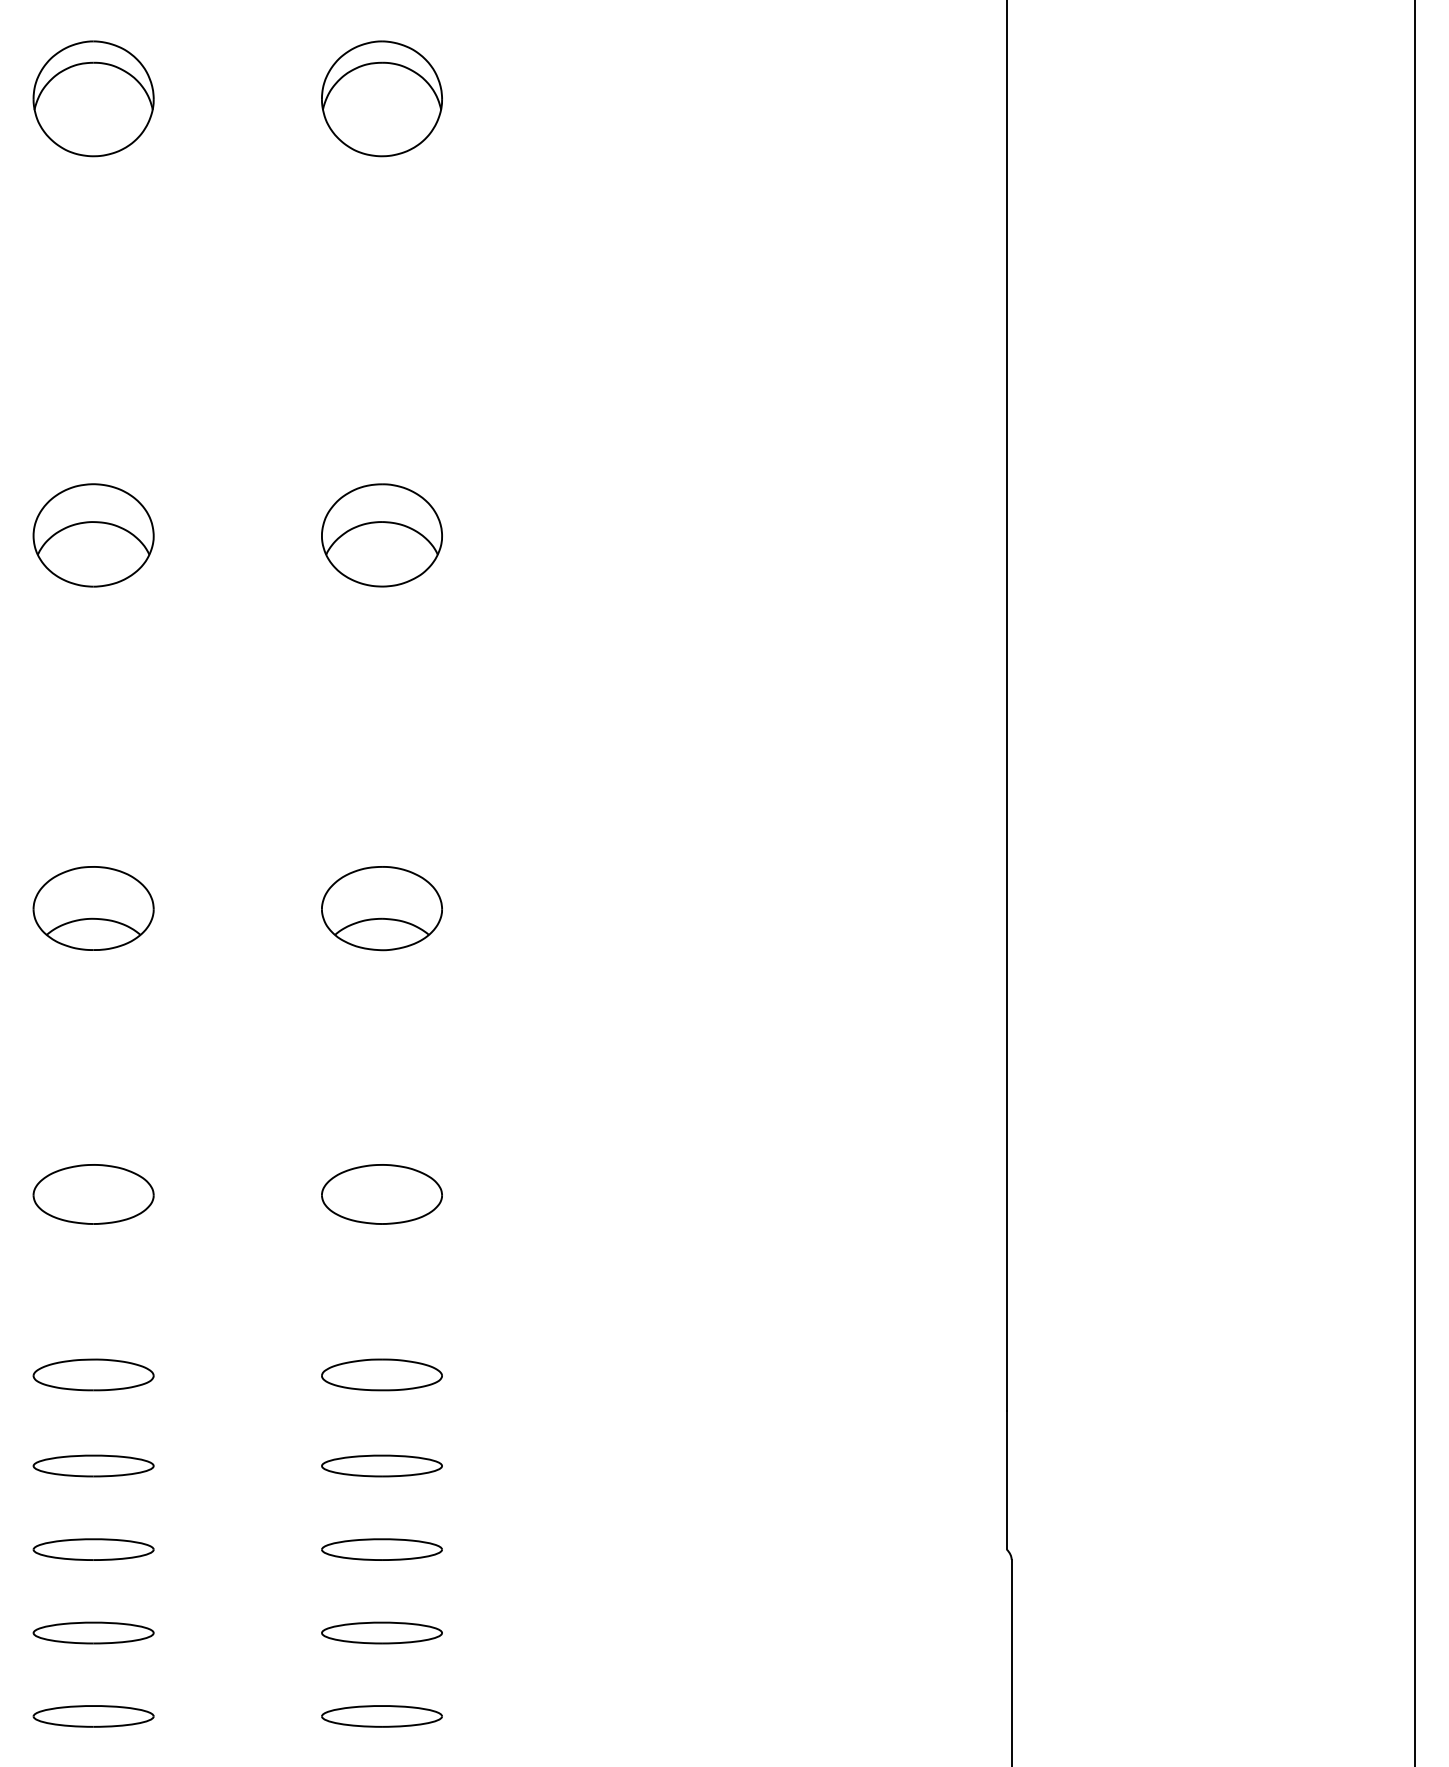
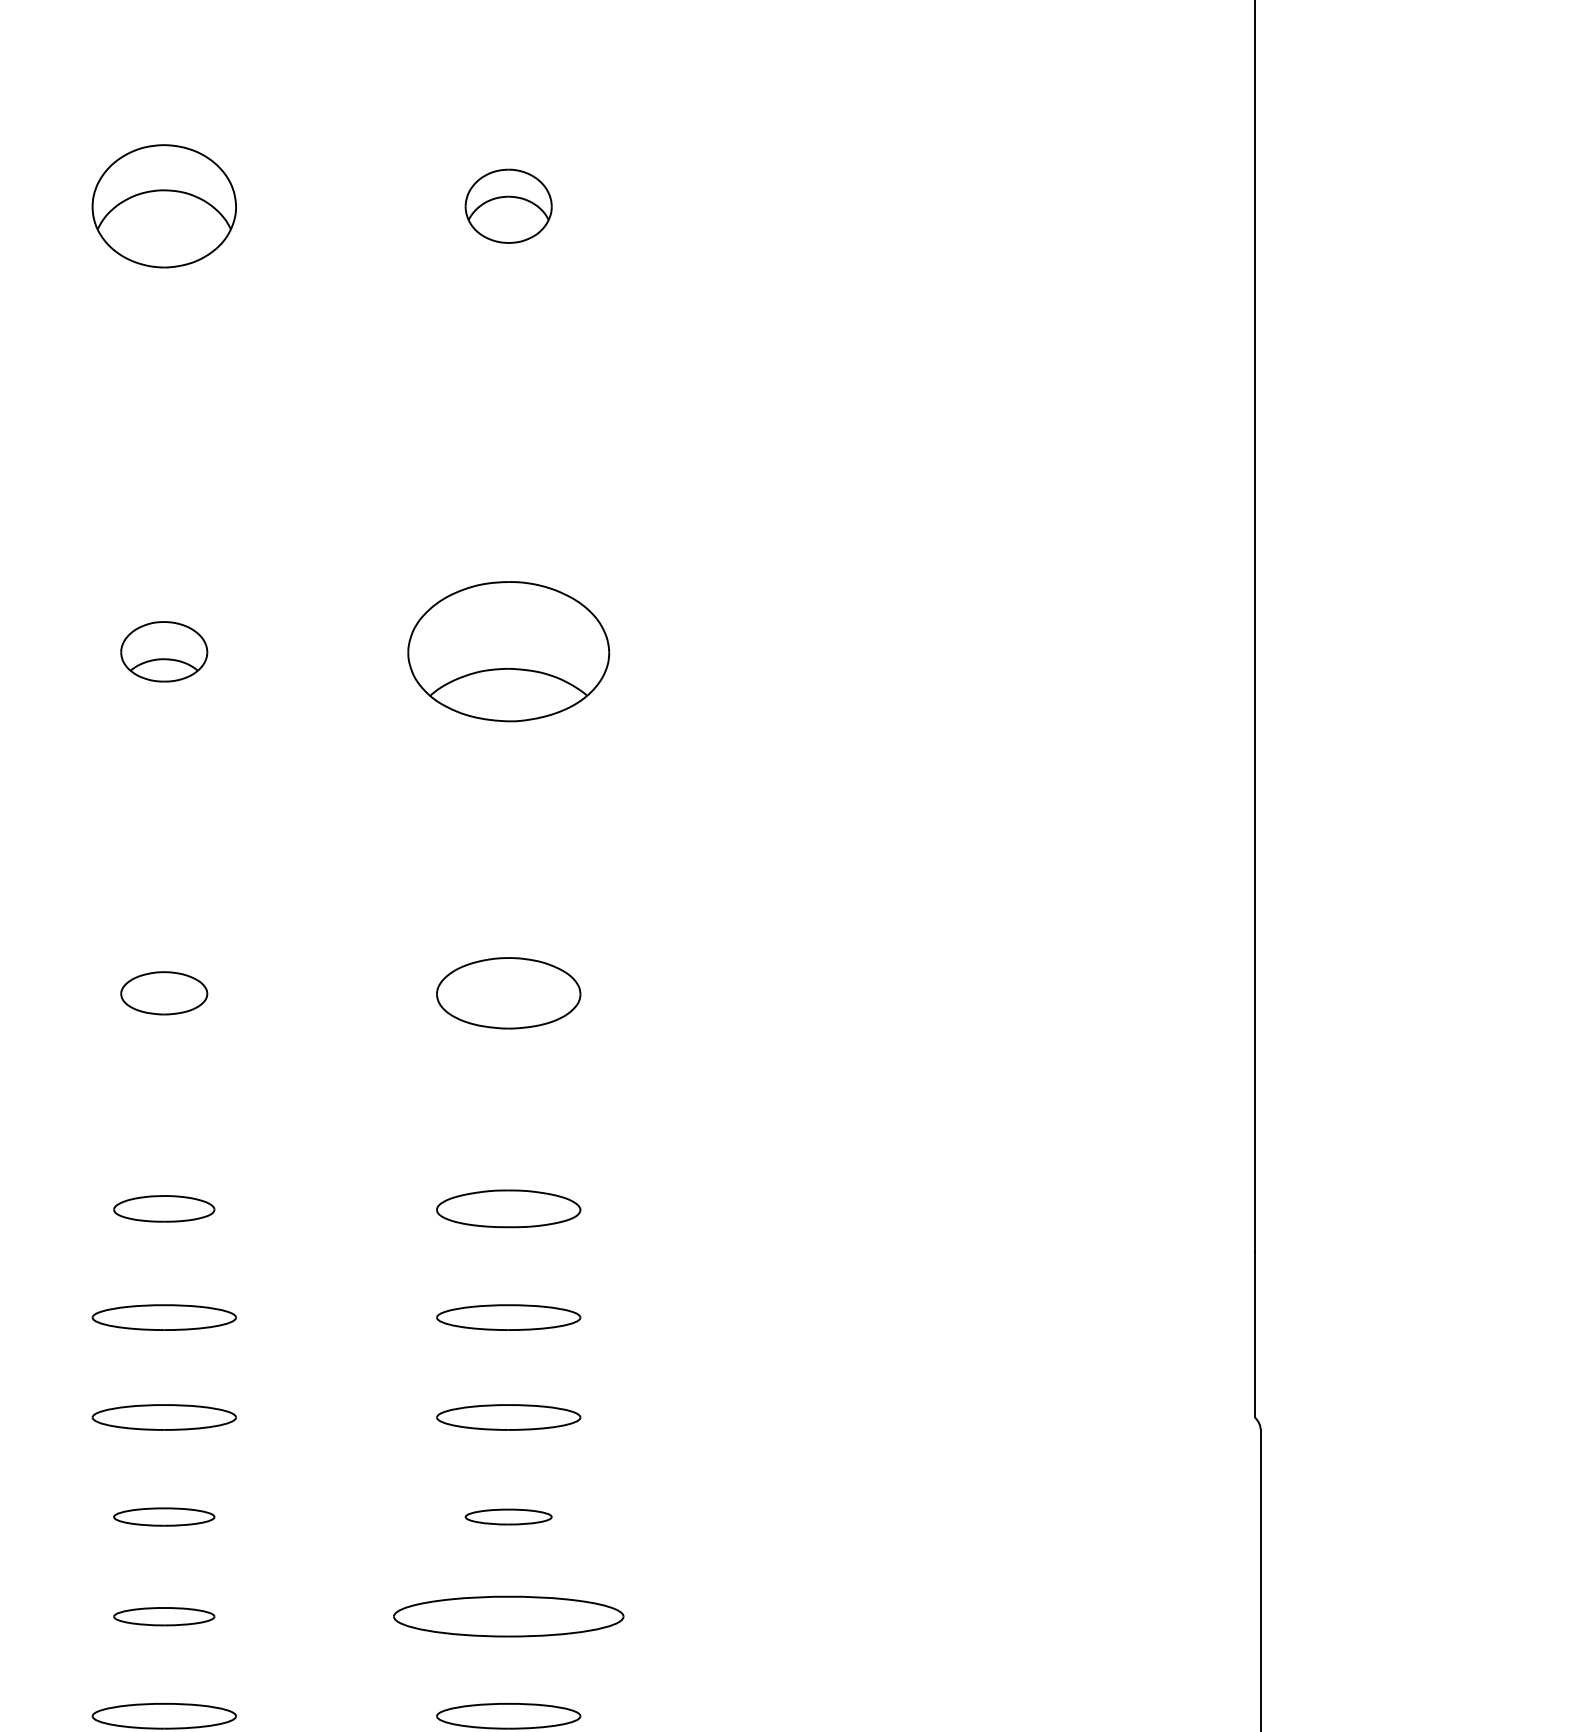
part: (381, 535) -> (508, 206), size x0.6
part: (93, 908) -> (164, 651), size x0.6
part: (381, 908) -> (508, 651), size x1.4
part: (93, 1194) -> (164, 993), size x0.6
part: (93, 1374) -> (164, 1208), size x0.7
part: (93, 1632) -> (164, 1516), size x0.7
part: (381, 1632) -> (508, 1516), size x0.6
part: (93, 1716) -> (164, 1616), size x0.7
part: (381, 1716) -> (508, 1616), size x1.6

